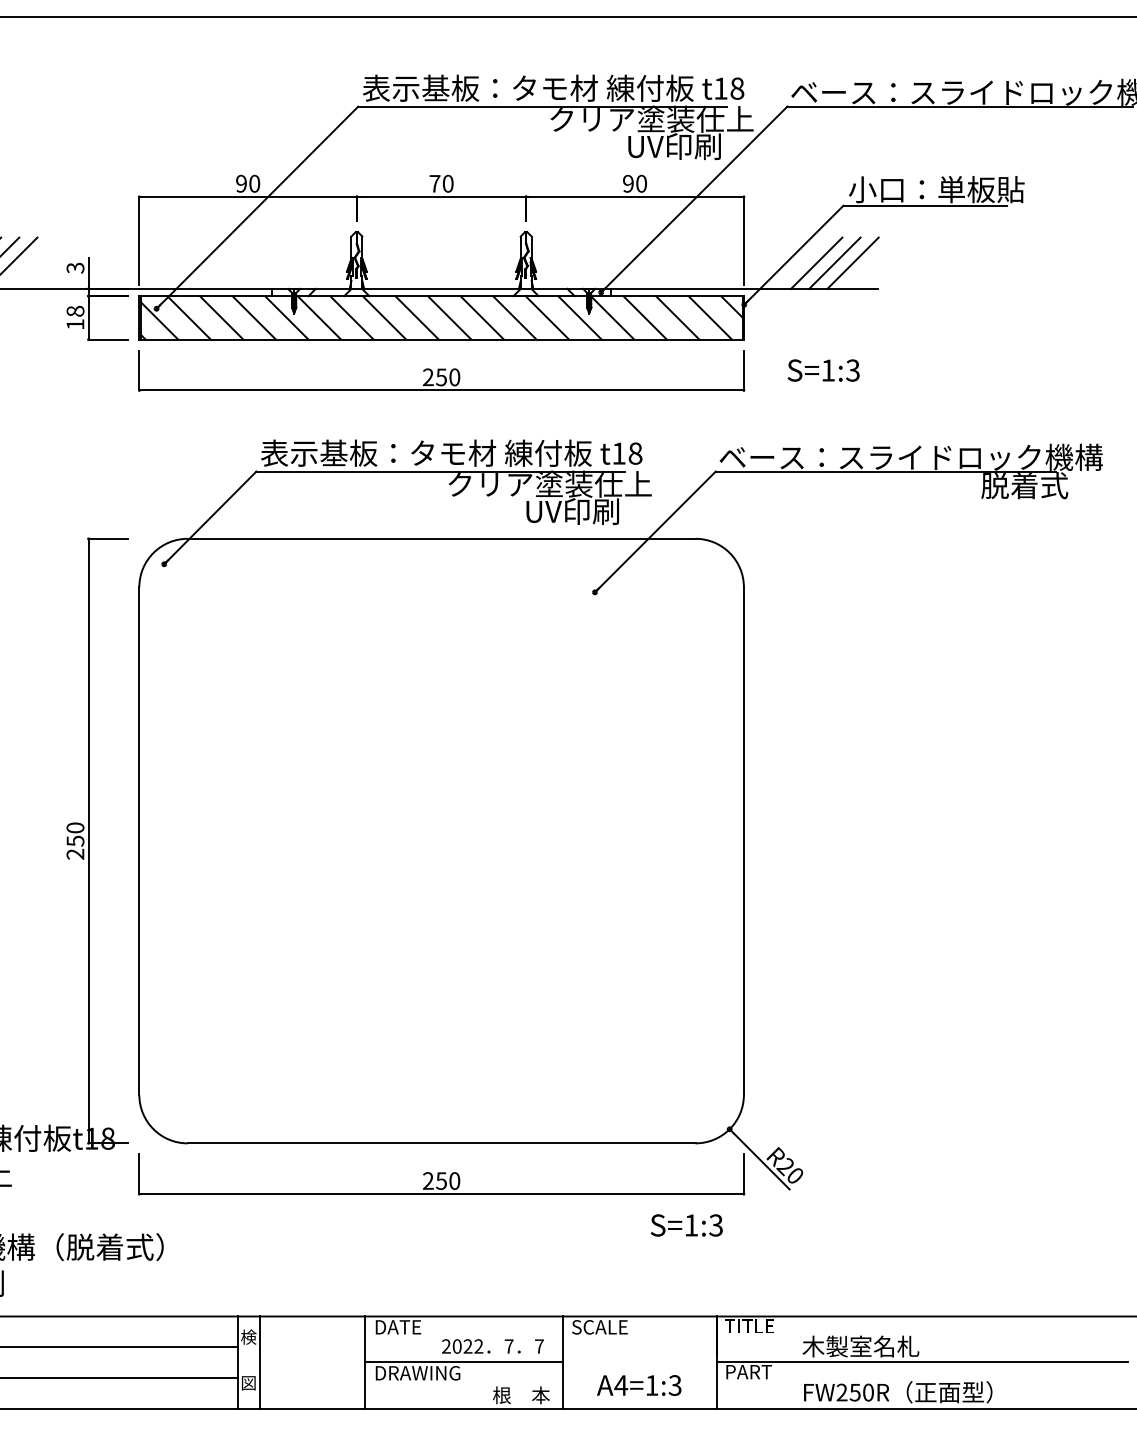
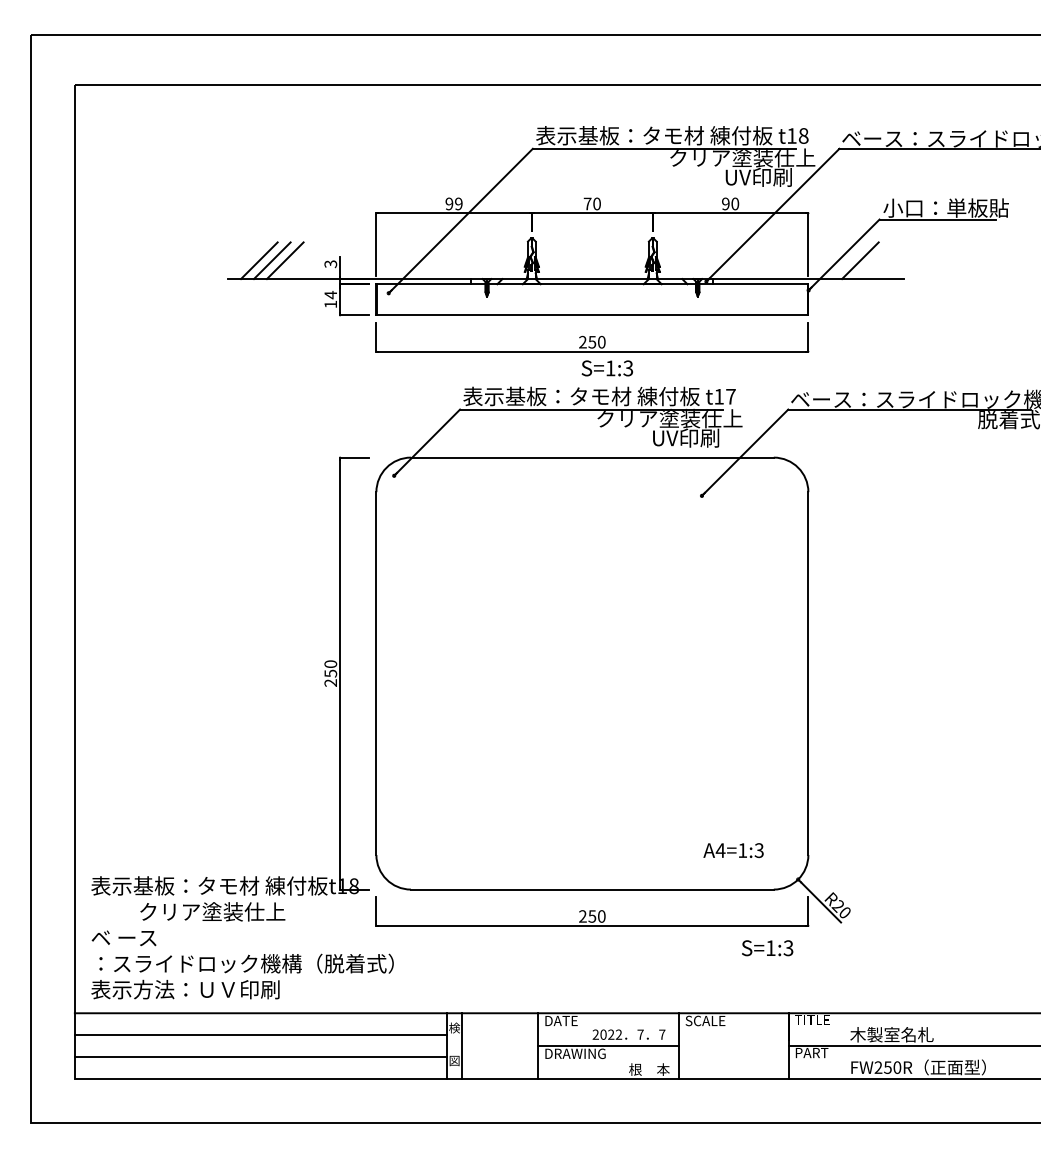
text: (254, 183) -> (458, 203), 90 -> 99
line: (835, 262) -> (873, 260), removed
line: (853, 262) -> (886, 260), removed
text: (75, 311) -> (330, 295), 18 -> 14
hatch: (441, 317) -> (592, 299), removed
text: (822, 370) -> (606, 368), moved
text: (634, 453) -> (730, 396), t18 -> t17
text: (639, 1385) -> (733, 850), moved

